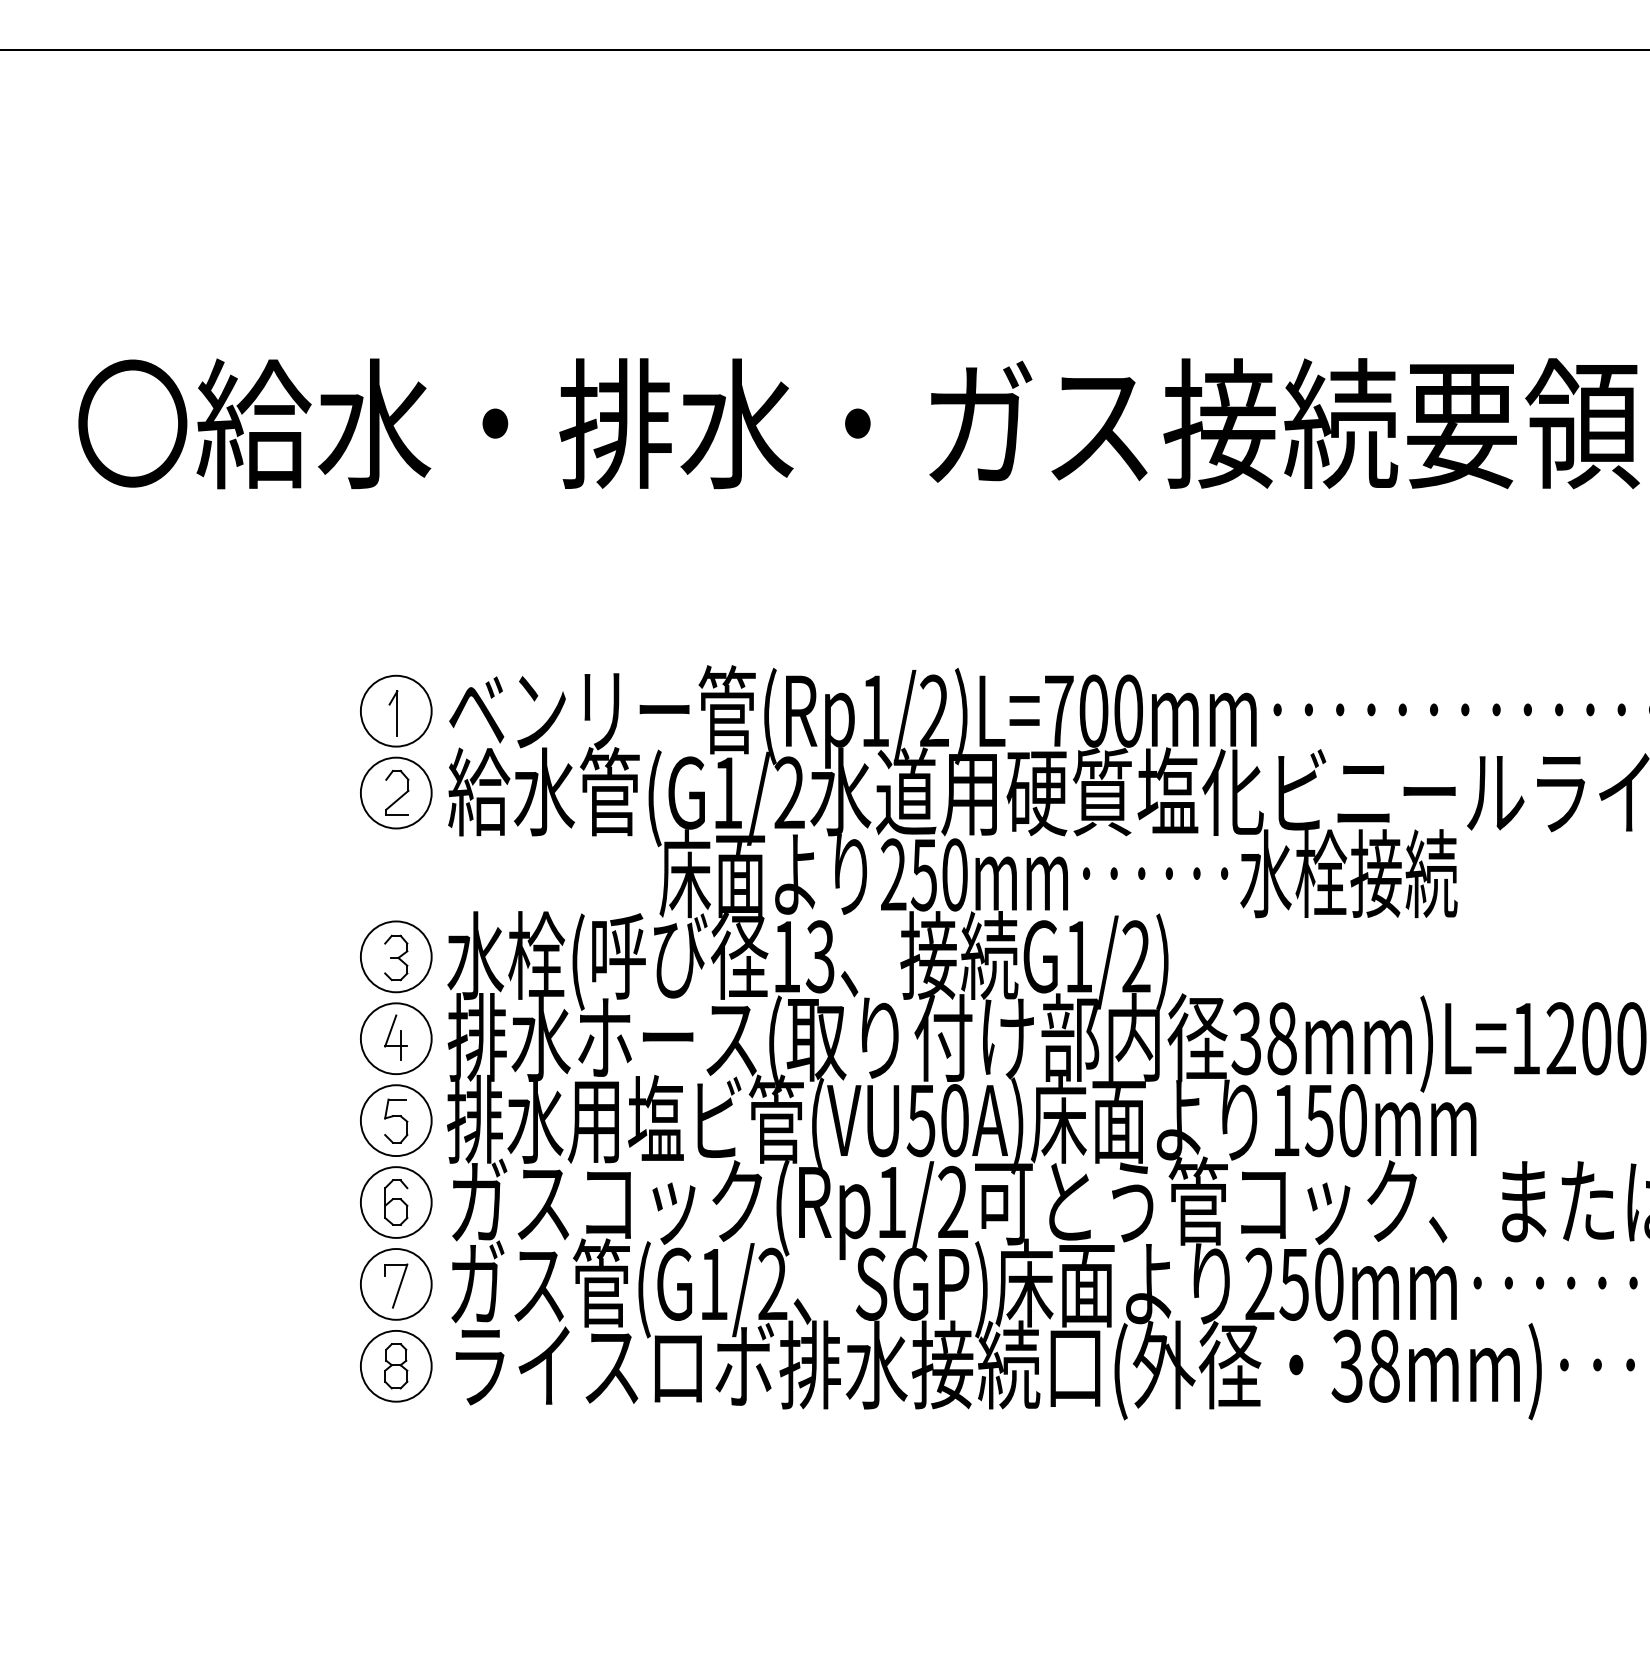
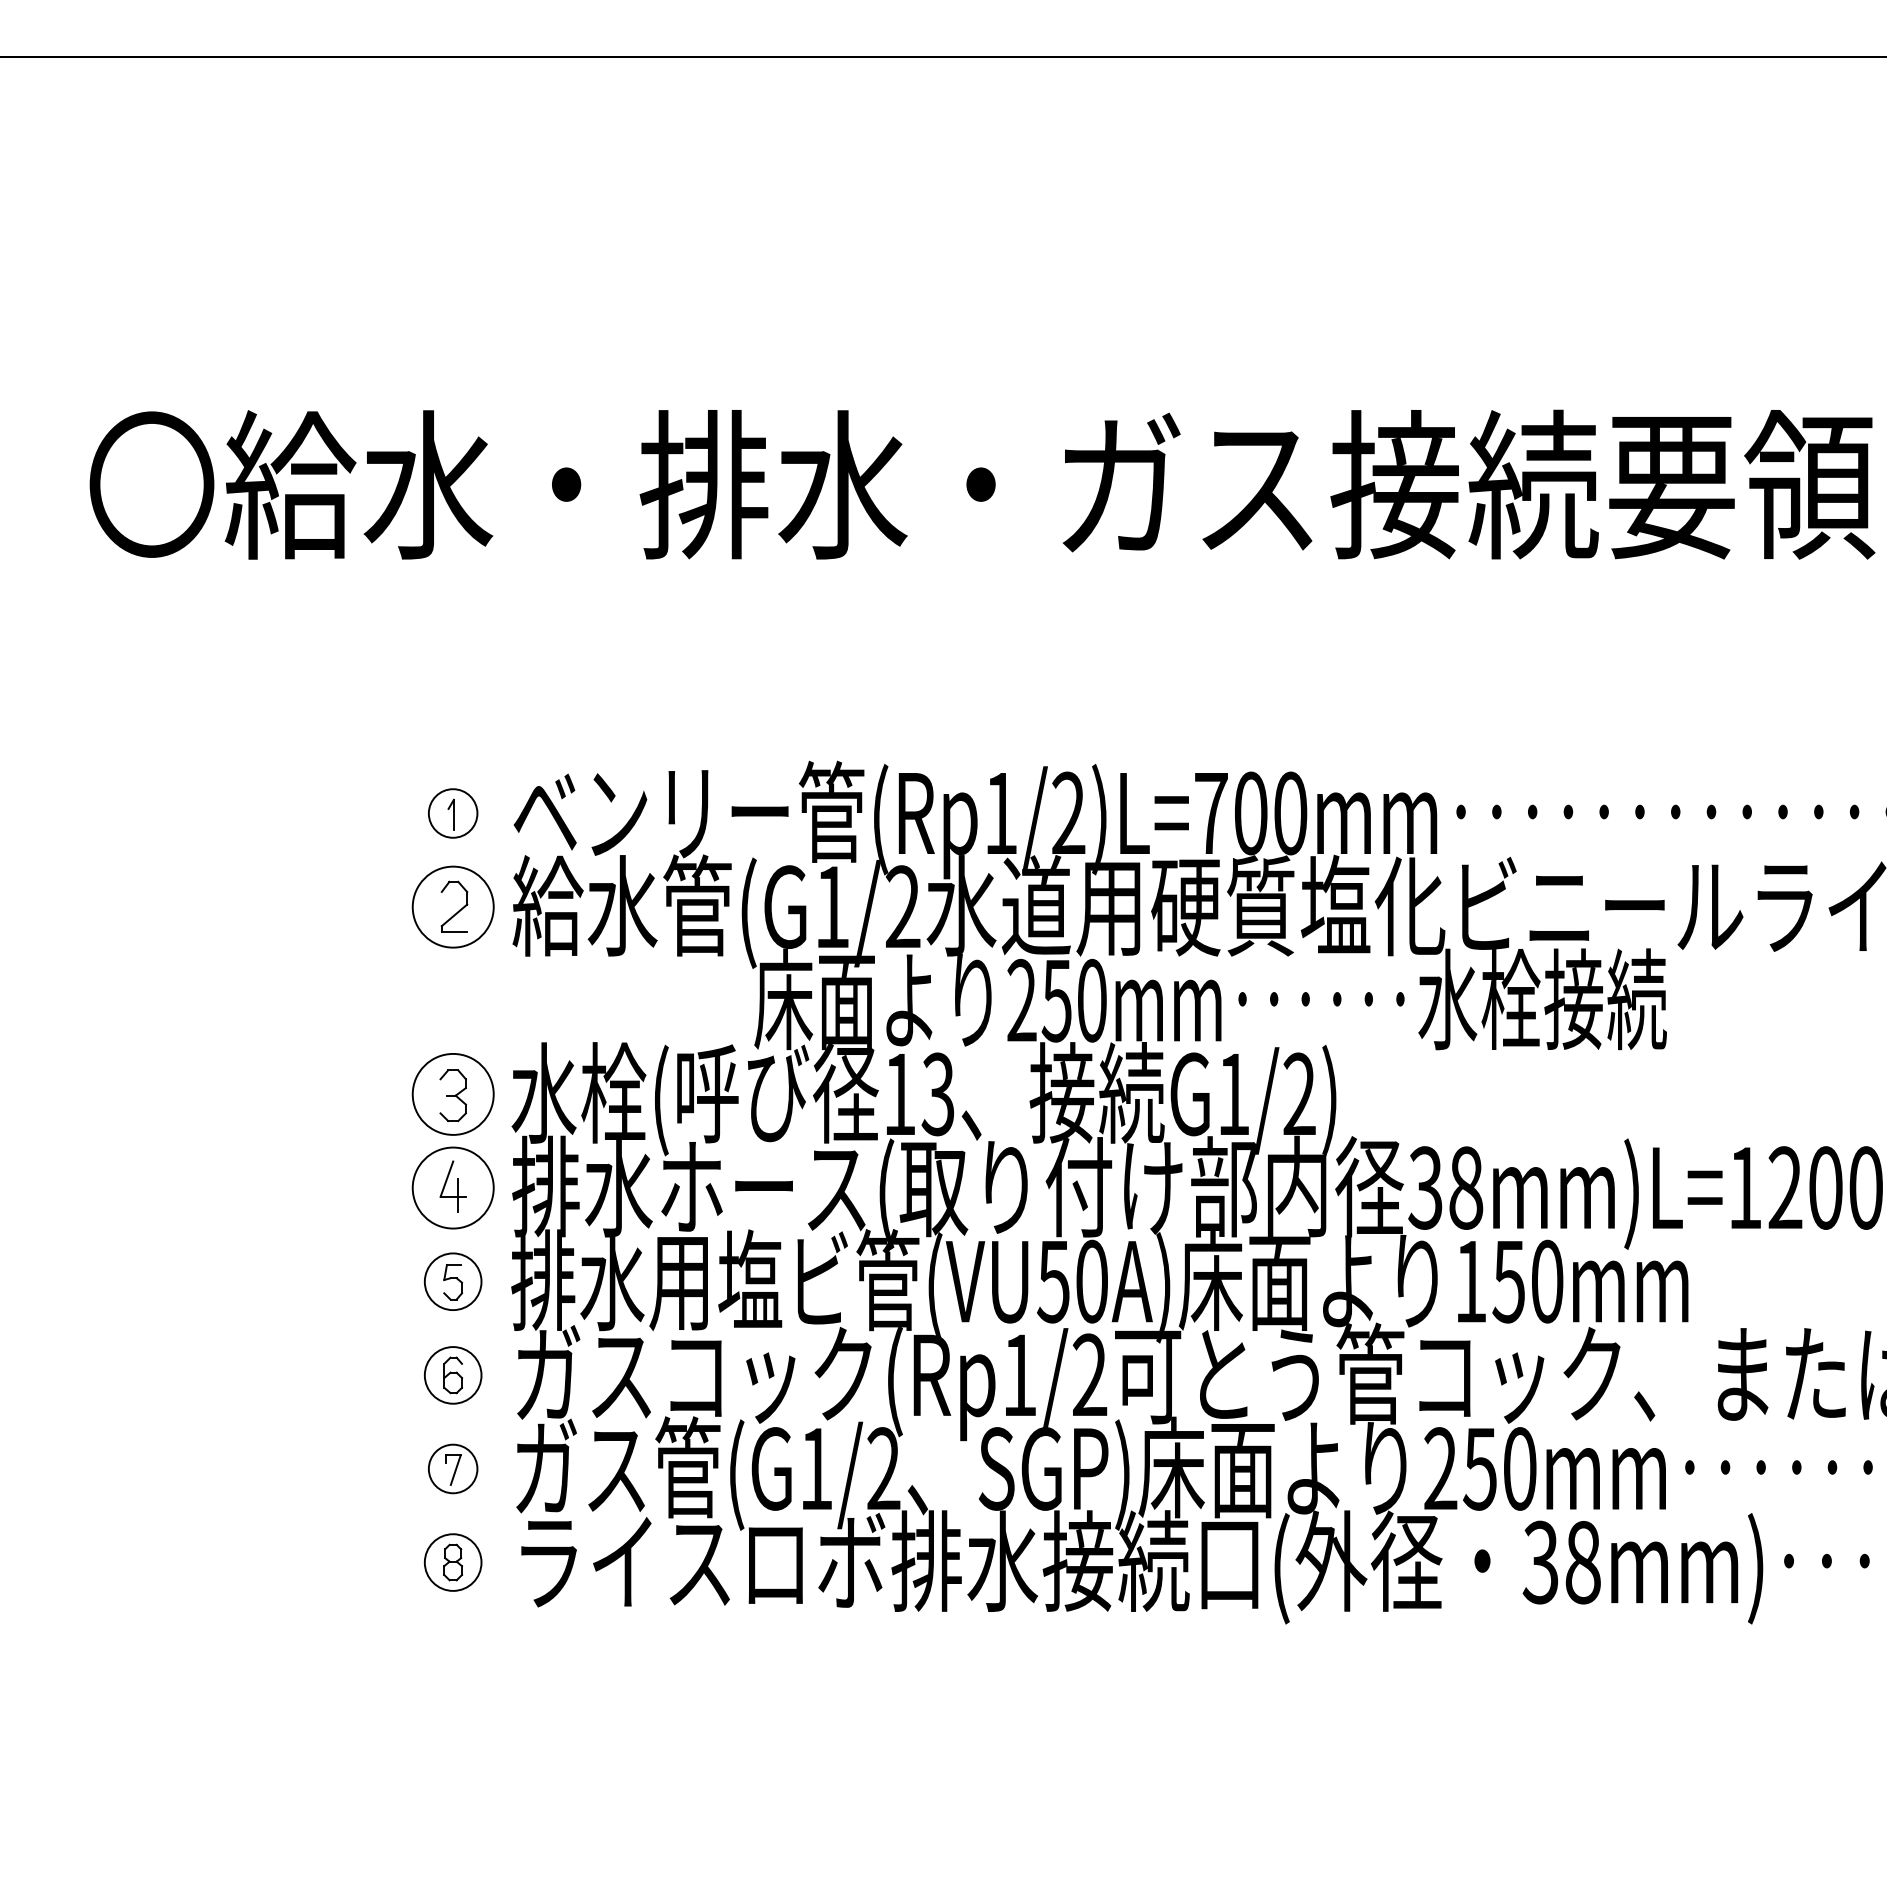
part: (395, 711) -> (452, 813), size x0.6
part: (395, 1120) -> (452, 1281), size x0.7
part: (395, 1202) -> (452, 1375), size x0.7
part: (395, 1283) -> (452, 1468), size x0.6
part: (395, 1366) -> (452, 1562), size x0.7

